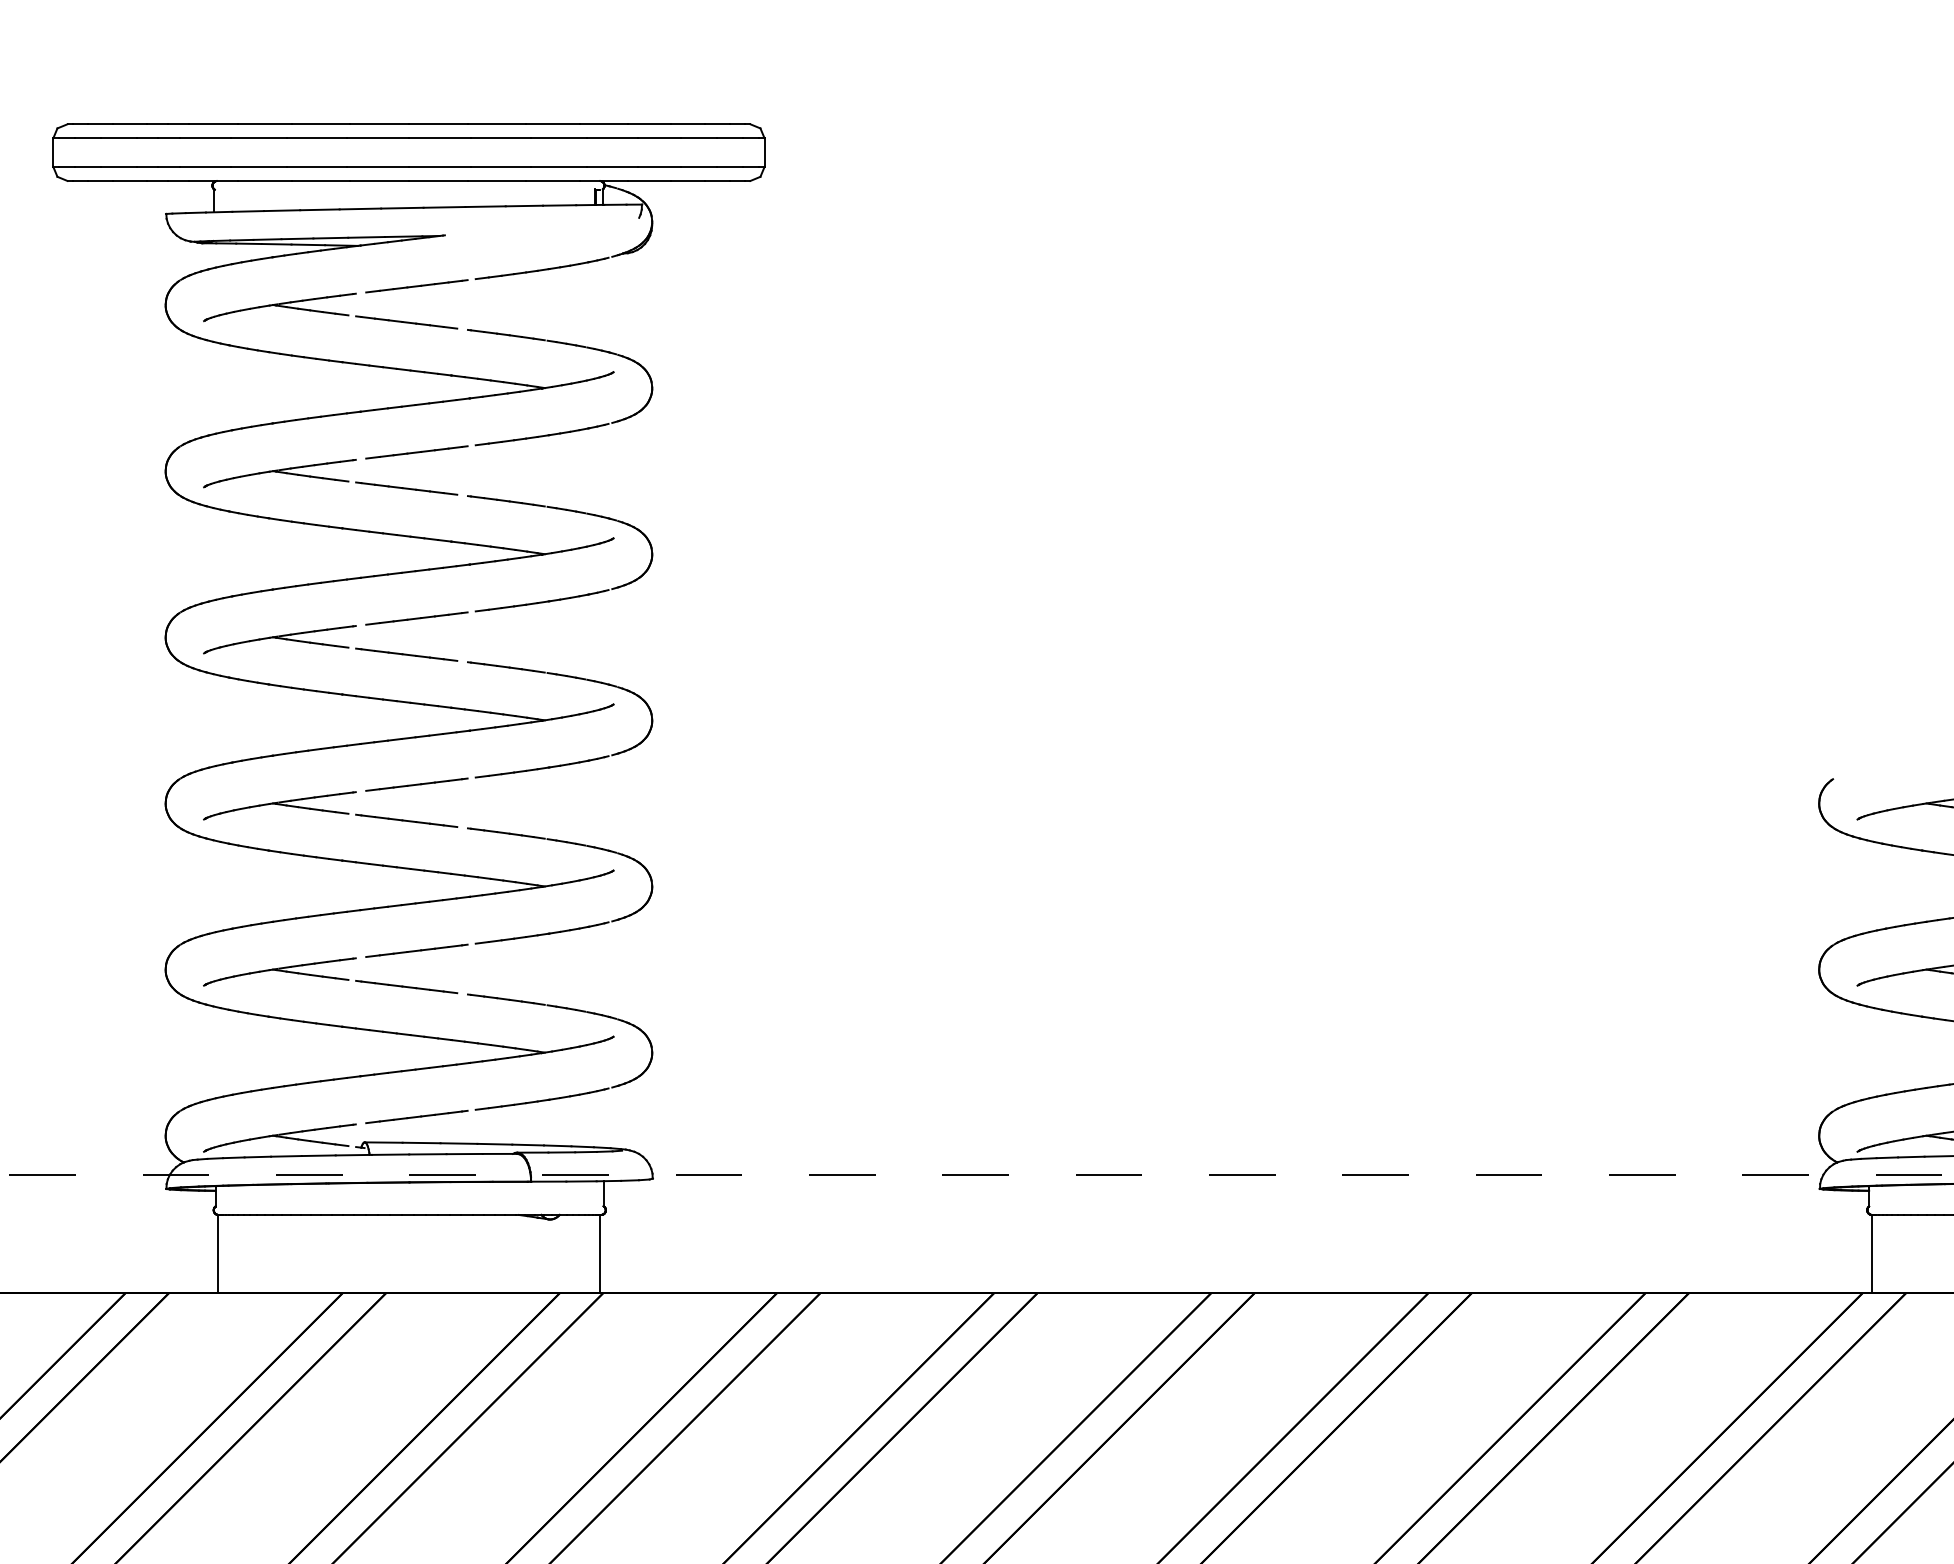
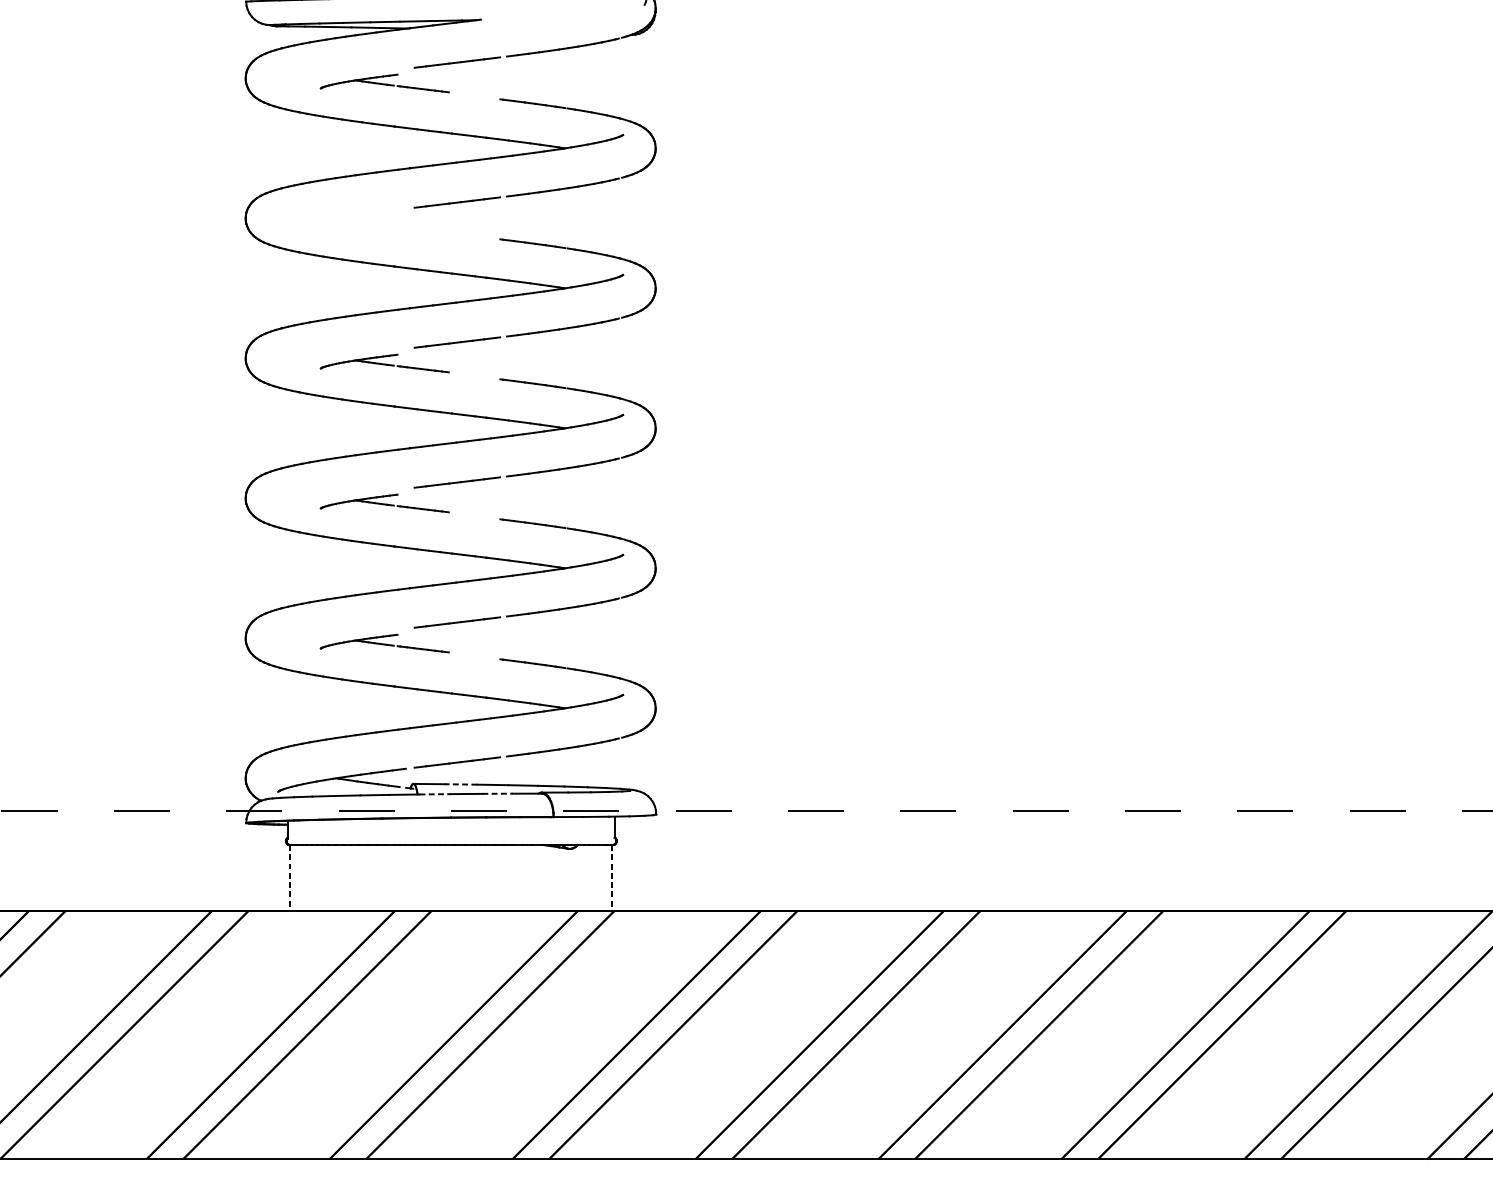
part: (330, 310) -> (384, 82), size x0.6
part: (330, 477) -> (384, 223), removed
part: (330, 643) -> (384, 363), size x0.6
part: (330, 809) -> (384, 503), size x0.6
part: (330, 975) -> (384, 643), size x0.6
line: (421, 1143) -> (461, 784), solid -> dashed
line: (390, 1154) -> (435, 794), solid -> dashed
line: (465, 1154) -> (498, 794), solid -> dashed
line: (218, 1253) -> (290, 877), solid -> dashed
line: (600, 1253) -> (612, 877), solid -> dashed

